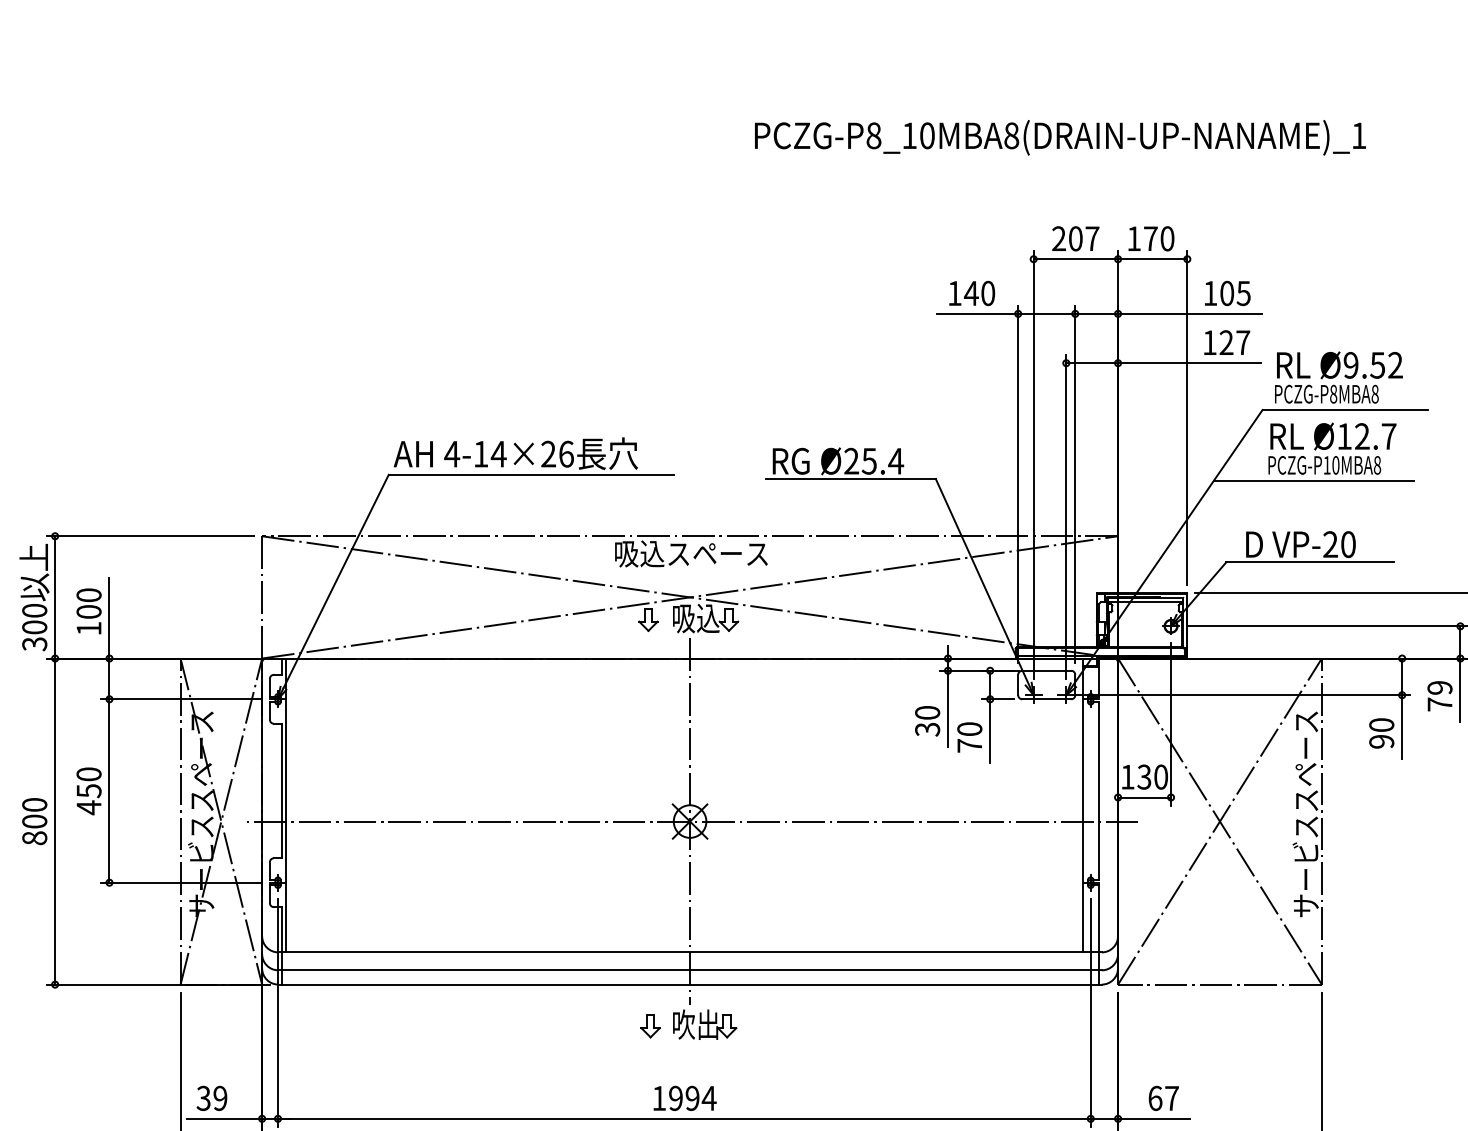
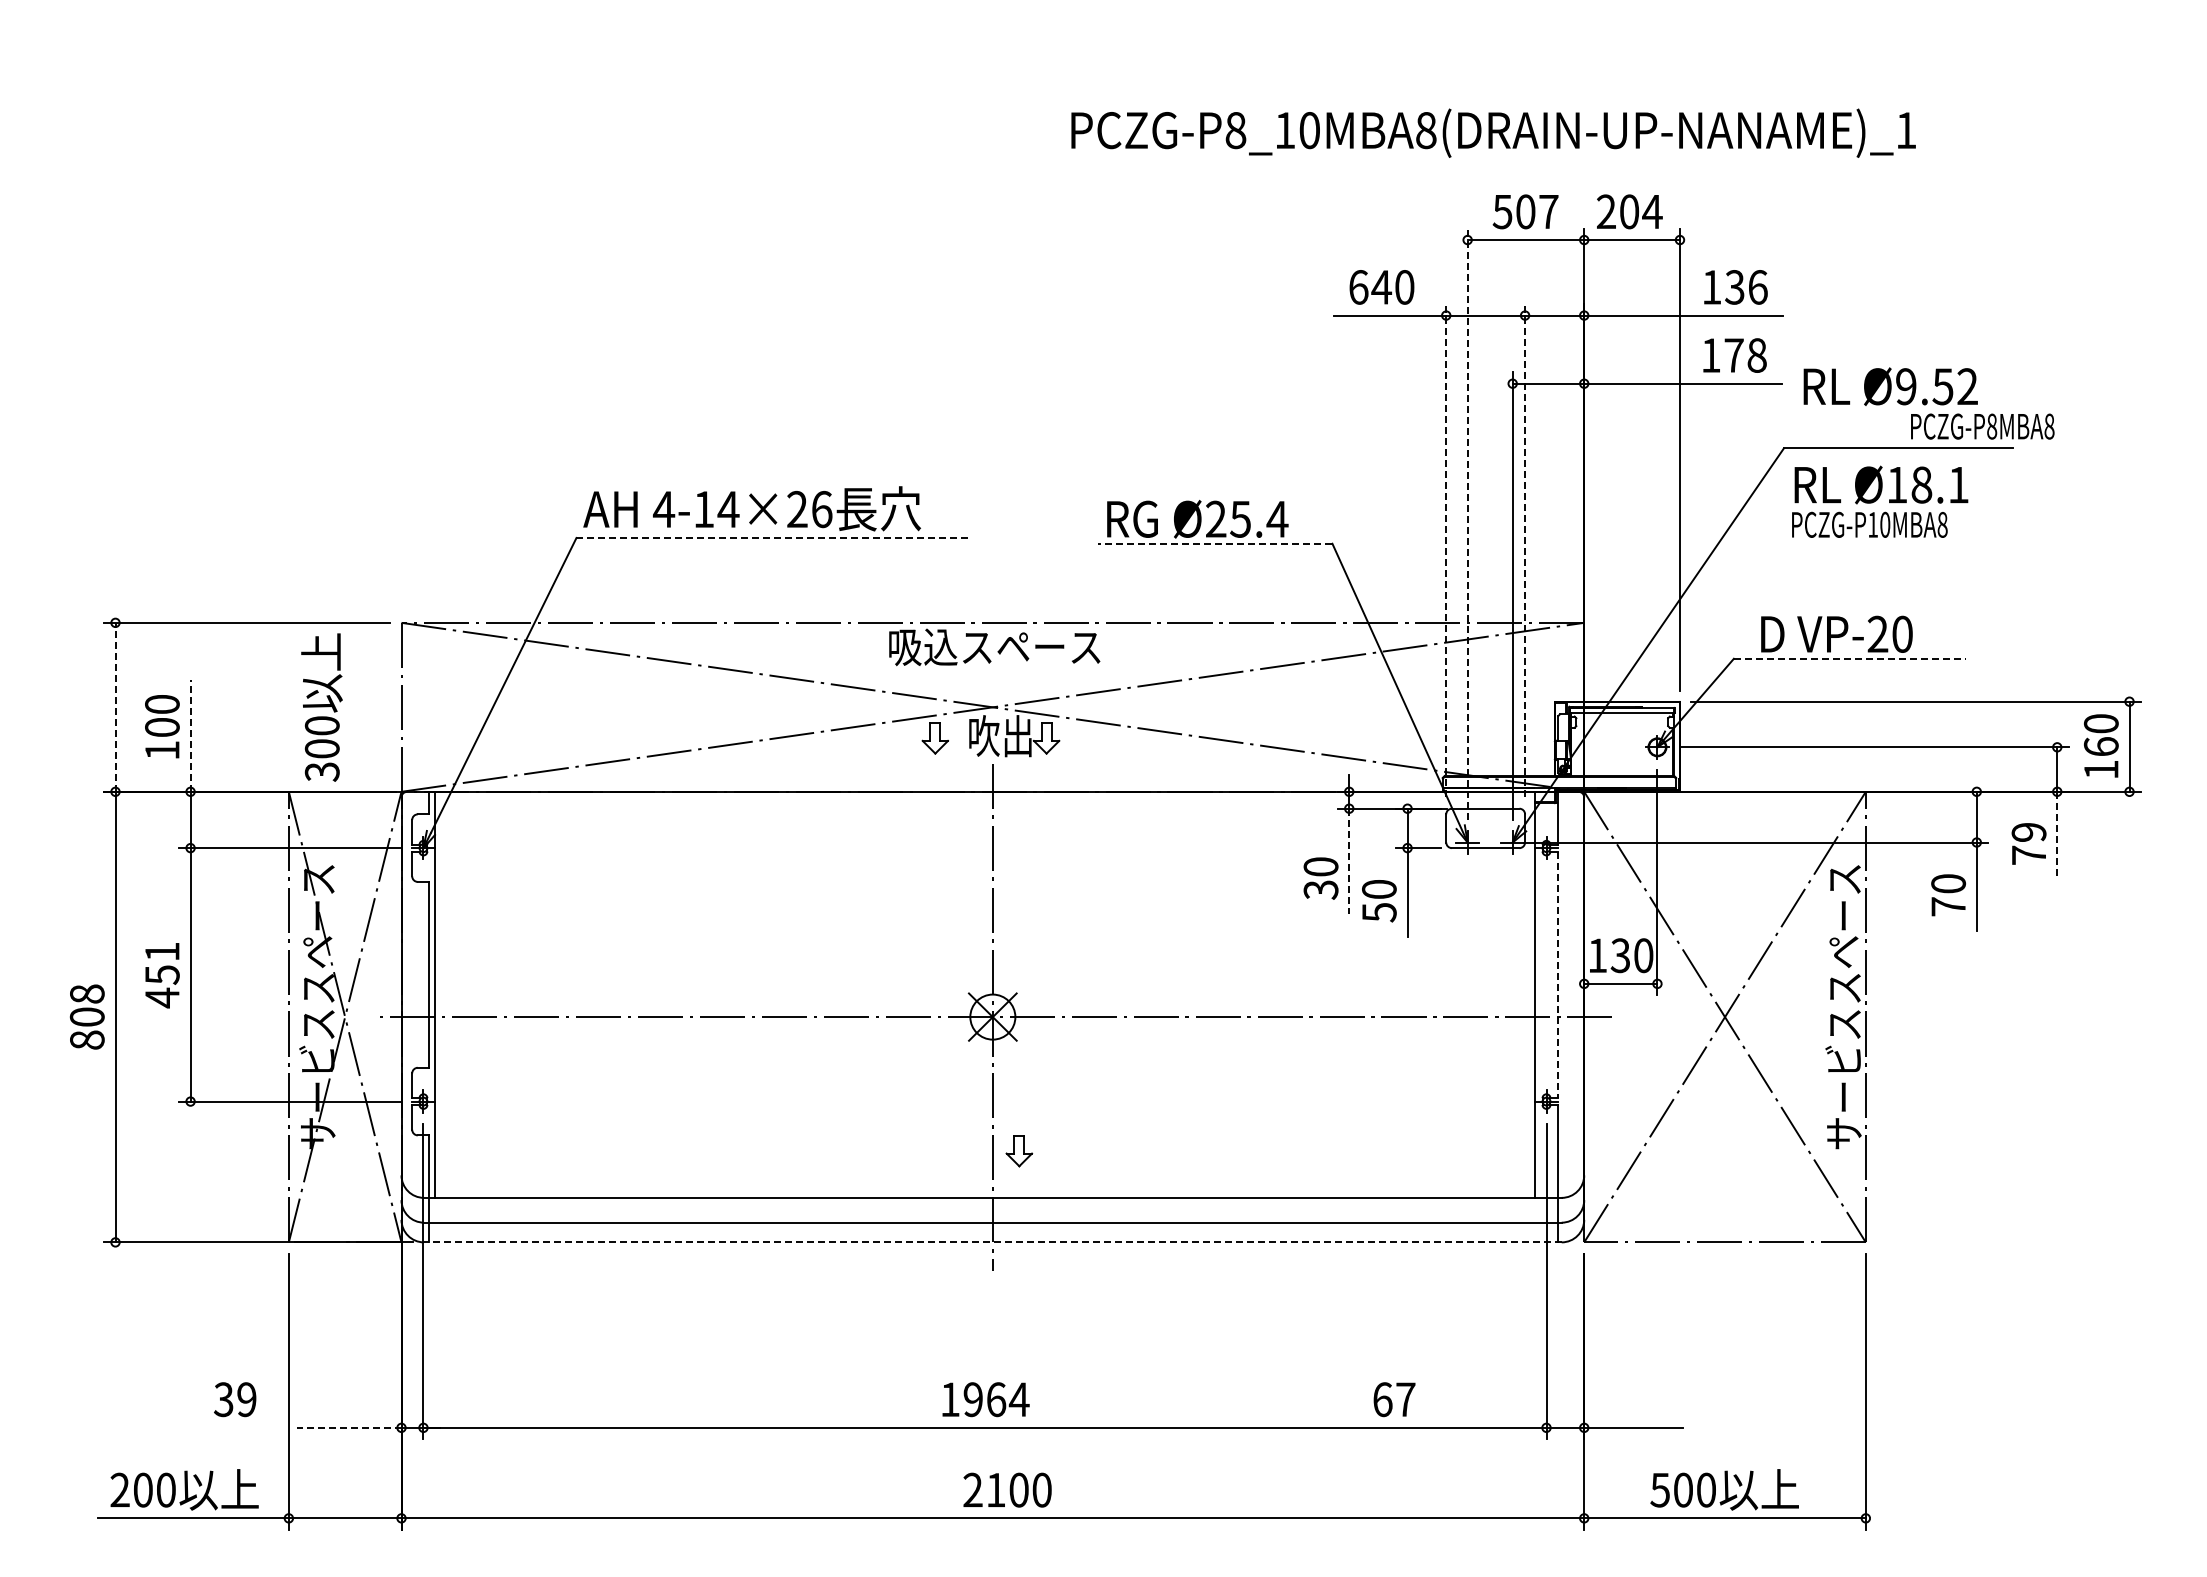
text: (1060, 137) -> (1493, 132), moved
text: (1058, 238) -> (1502, 211), 207 -> 507
text: (1150, 238) -> (1629, 211), 170 -> 204
text: (954, 293) -> (1358, 287), 140 -> 640
text: (1235, 293) -> (1746, 287), 105 -> 136
text: (1234, 342) -> (1745, 355), 127 -> 178
text: (1326, 394) -> (1982, 426), moved
text: (1375, 436) -> (1939, 484), Ø12.7 -> Ø18.1
line: (1033, 465) -> (1467, 524), solid -> dashed
line: (531, 474) -> (773, 537), solid -> dashed
line: (850, 478) -> (1214, 543), solid -> dashed
line: (1313, 481) -> (1854, 546), removed
line: (1018, 483) -> (1446, 550), solid -> dashed
line: (1075, 483) -> (1525, 550), solid -> dashed
line: (1310, 562) -> (1849, 658), solid -> dashed
line: (55, 596) -> (115, 706), solid -> dashed
text: (34, 597) -> (321, 707), moved
line: (109, 617) -> (190, 735), solid -> dashed
text: (696, 618) -> (1001, 736), 吸込 -> 吹出
line: (1460, 690) -> (2057, 835), solid -> dashed
line: (948, 708) -> (1349, 861), solid -> dashed
text: (1381, 741) -> (1948, 906), 90 -> 70
text: (969, 745) -> (1379, 912), 70 -> 50
text: (89, 774) -> (162, 951), 450 -> 451
line: (1098, 791) -> (1557, 975), solid -> dashed
text: (34, 804) -> (86, 993), 800 -> 808
line: (689, 984) -> (992, 1242), solid -> dashed
part: (705, 1024) -> (1013, 1297), removed
part: (650, 1026) -> (1019, 1151), moved
text: (212, 1098) -> (235, 1399), moved
text: (692, 1098) -> (996, 1399), 1994 -> 1964
text: (1163, 1098) -> (1394, 1399), moved
line: (223, 1118) -> (348, 1427), solid -> dashed

